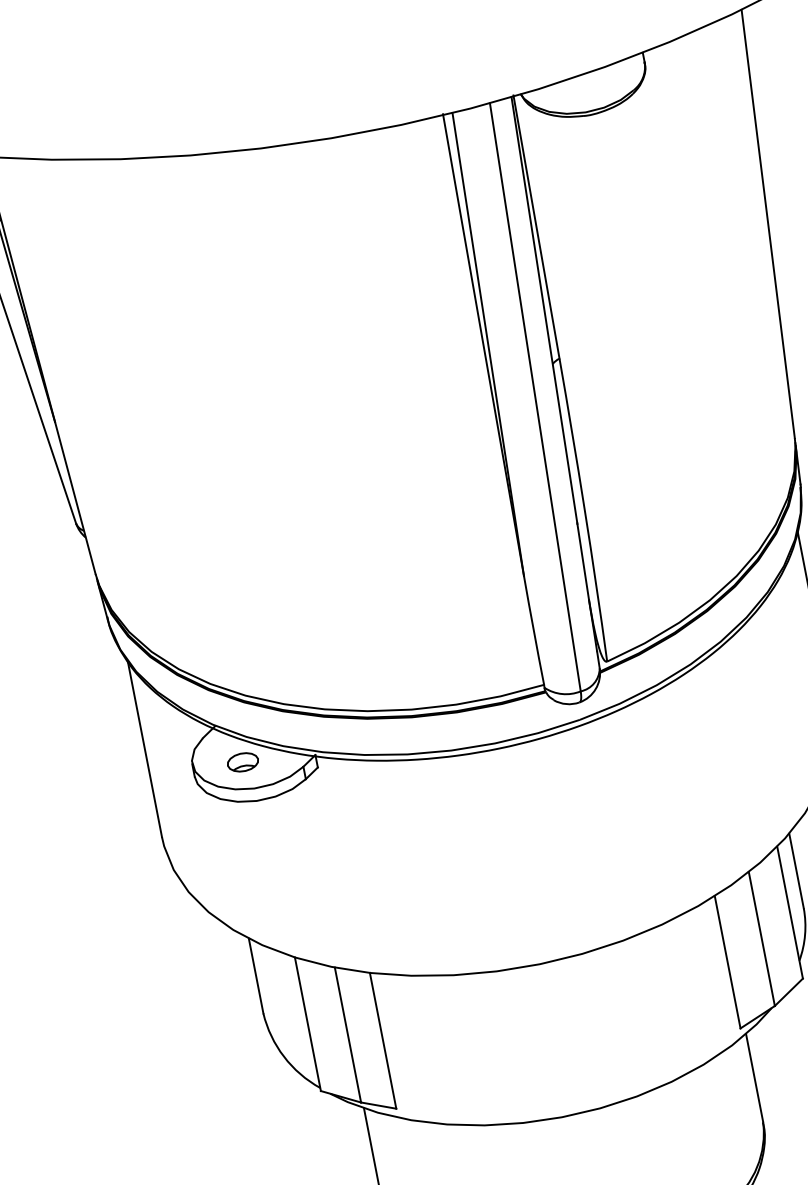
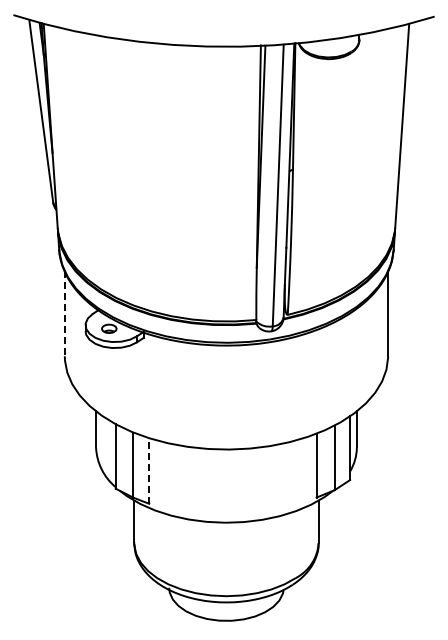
line: (144, 750) -> (64, 314), solid -> dashed
line: (383, 1041) -> (149, 471), solid -> dashed

